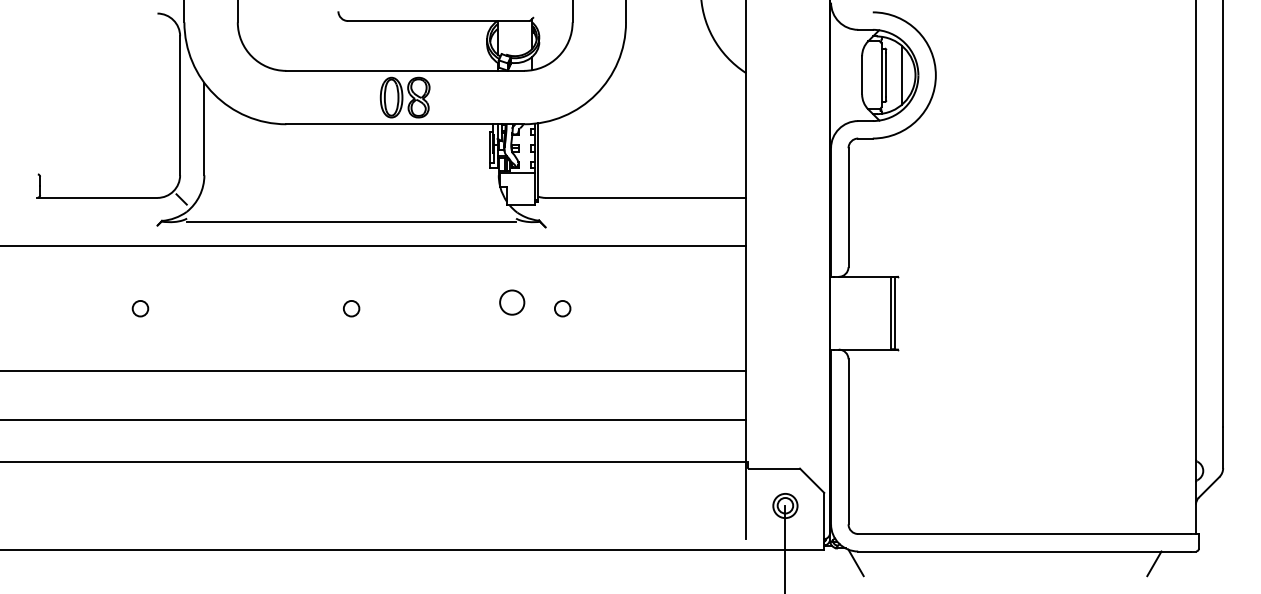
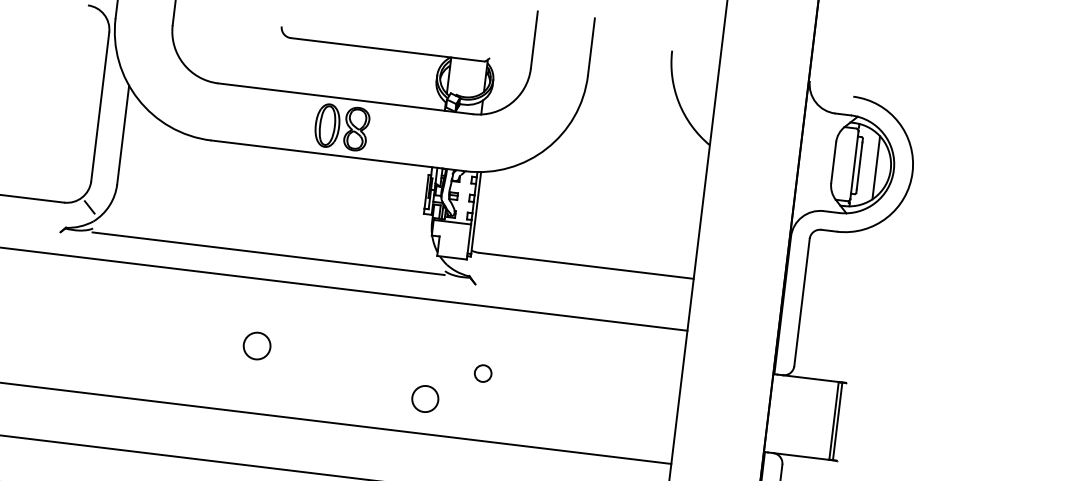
circle: (512, 302) -> (425, 398), moved
circle: (140, 308) -> (31, 318), removed
circle: (351, 308) -> (257, 346), size x1.6

